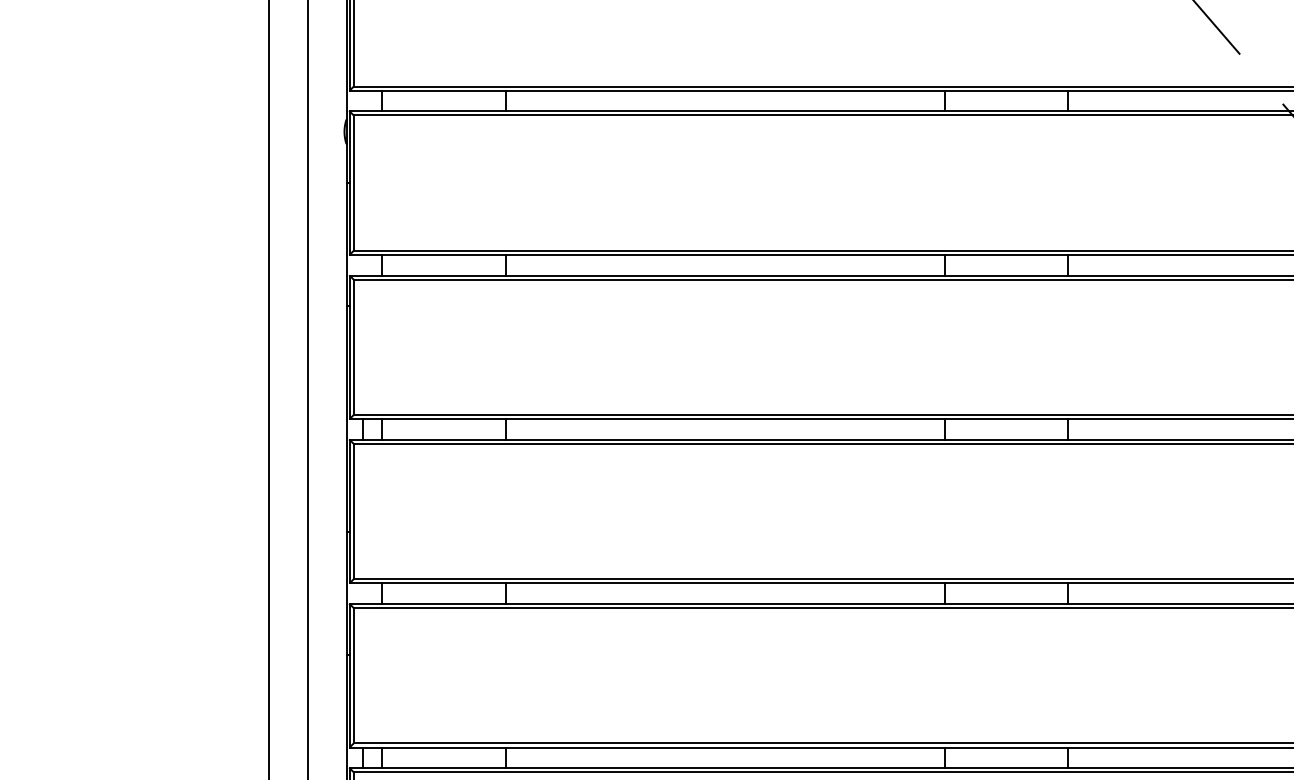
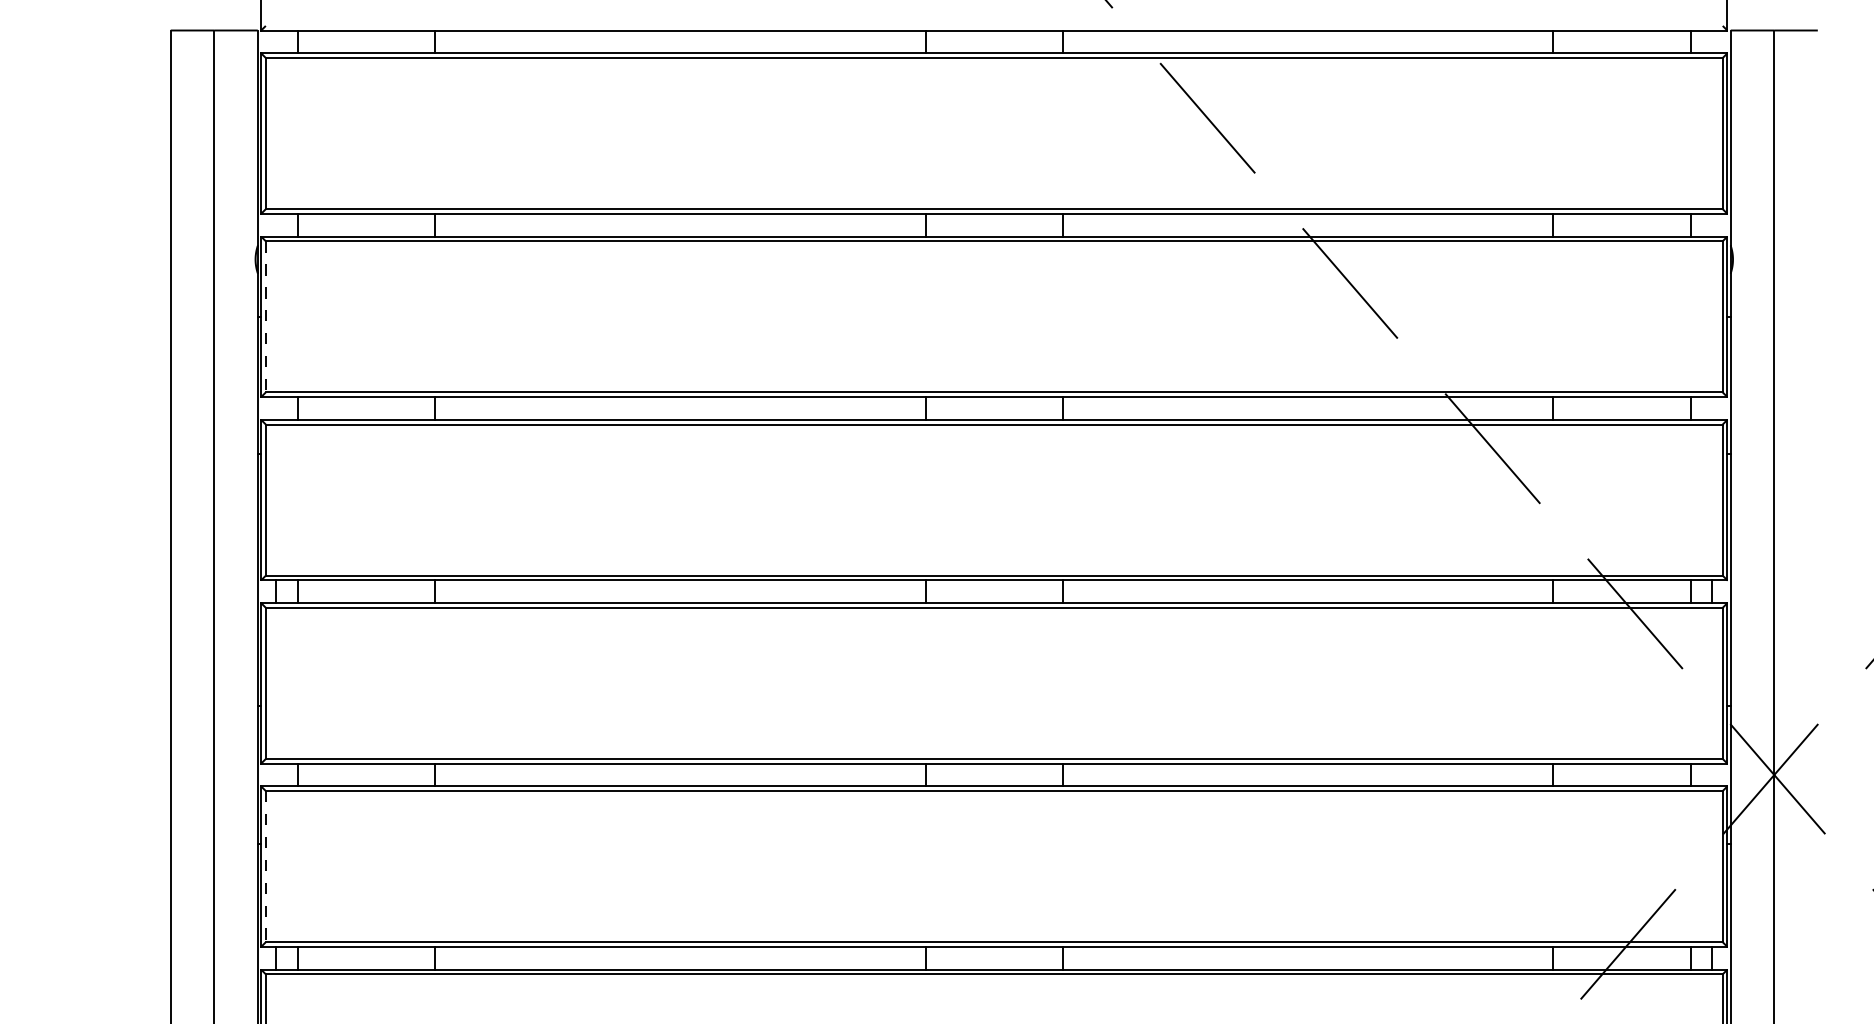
line: (353, 182) -> (265, 316), solid -> dashed
line: (353, 675) -> (265, 866), solid -> dashed

